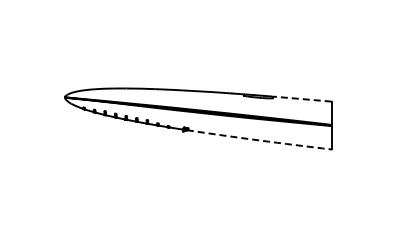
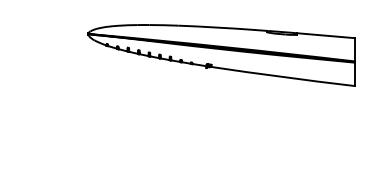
line: (302, 99) -> (325, 36), dashed -> solid
arc: (259, 140) -> (282, 77), dashed -> solid

